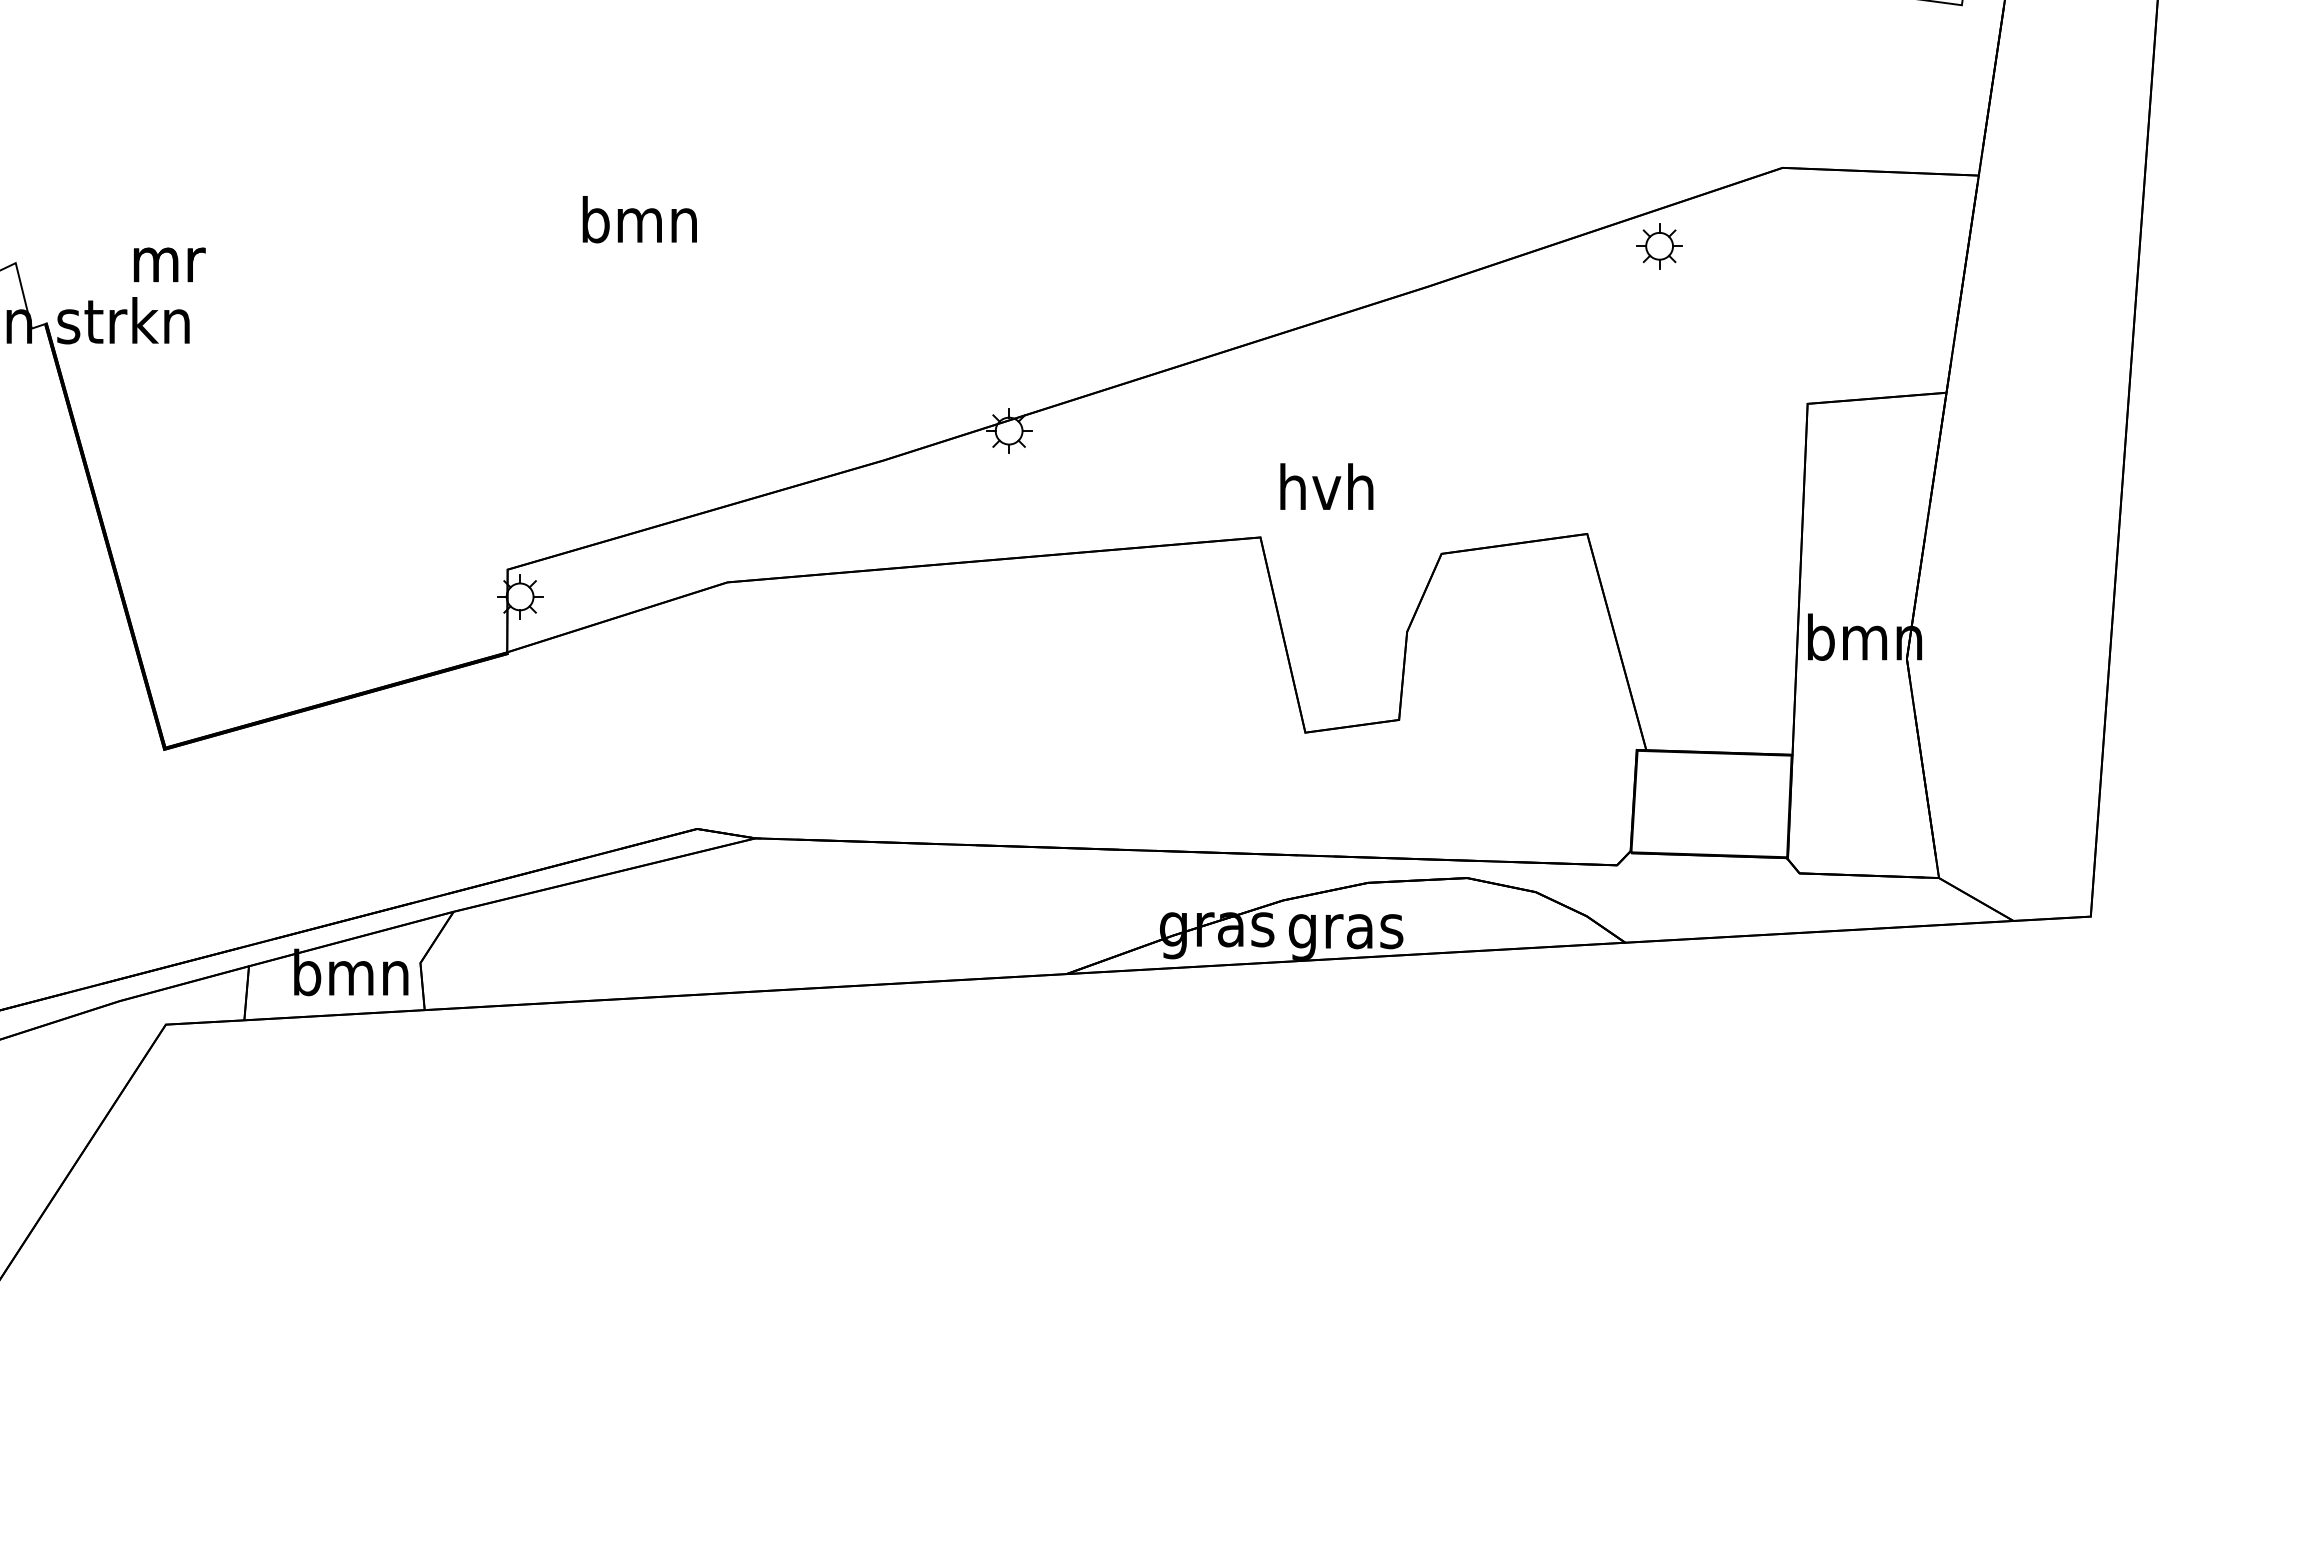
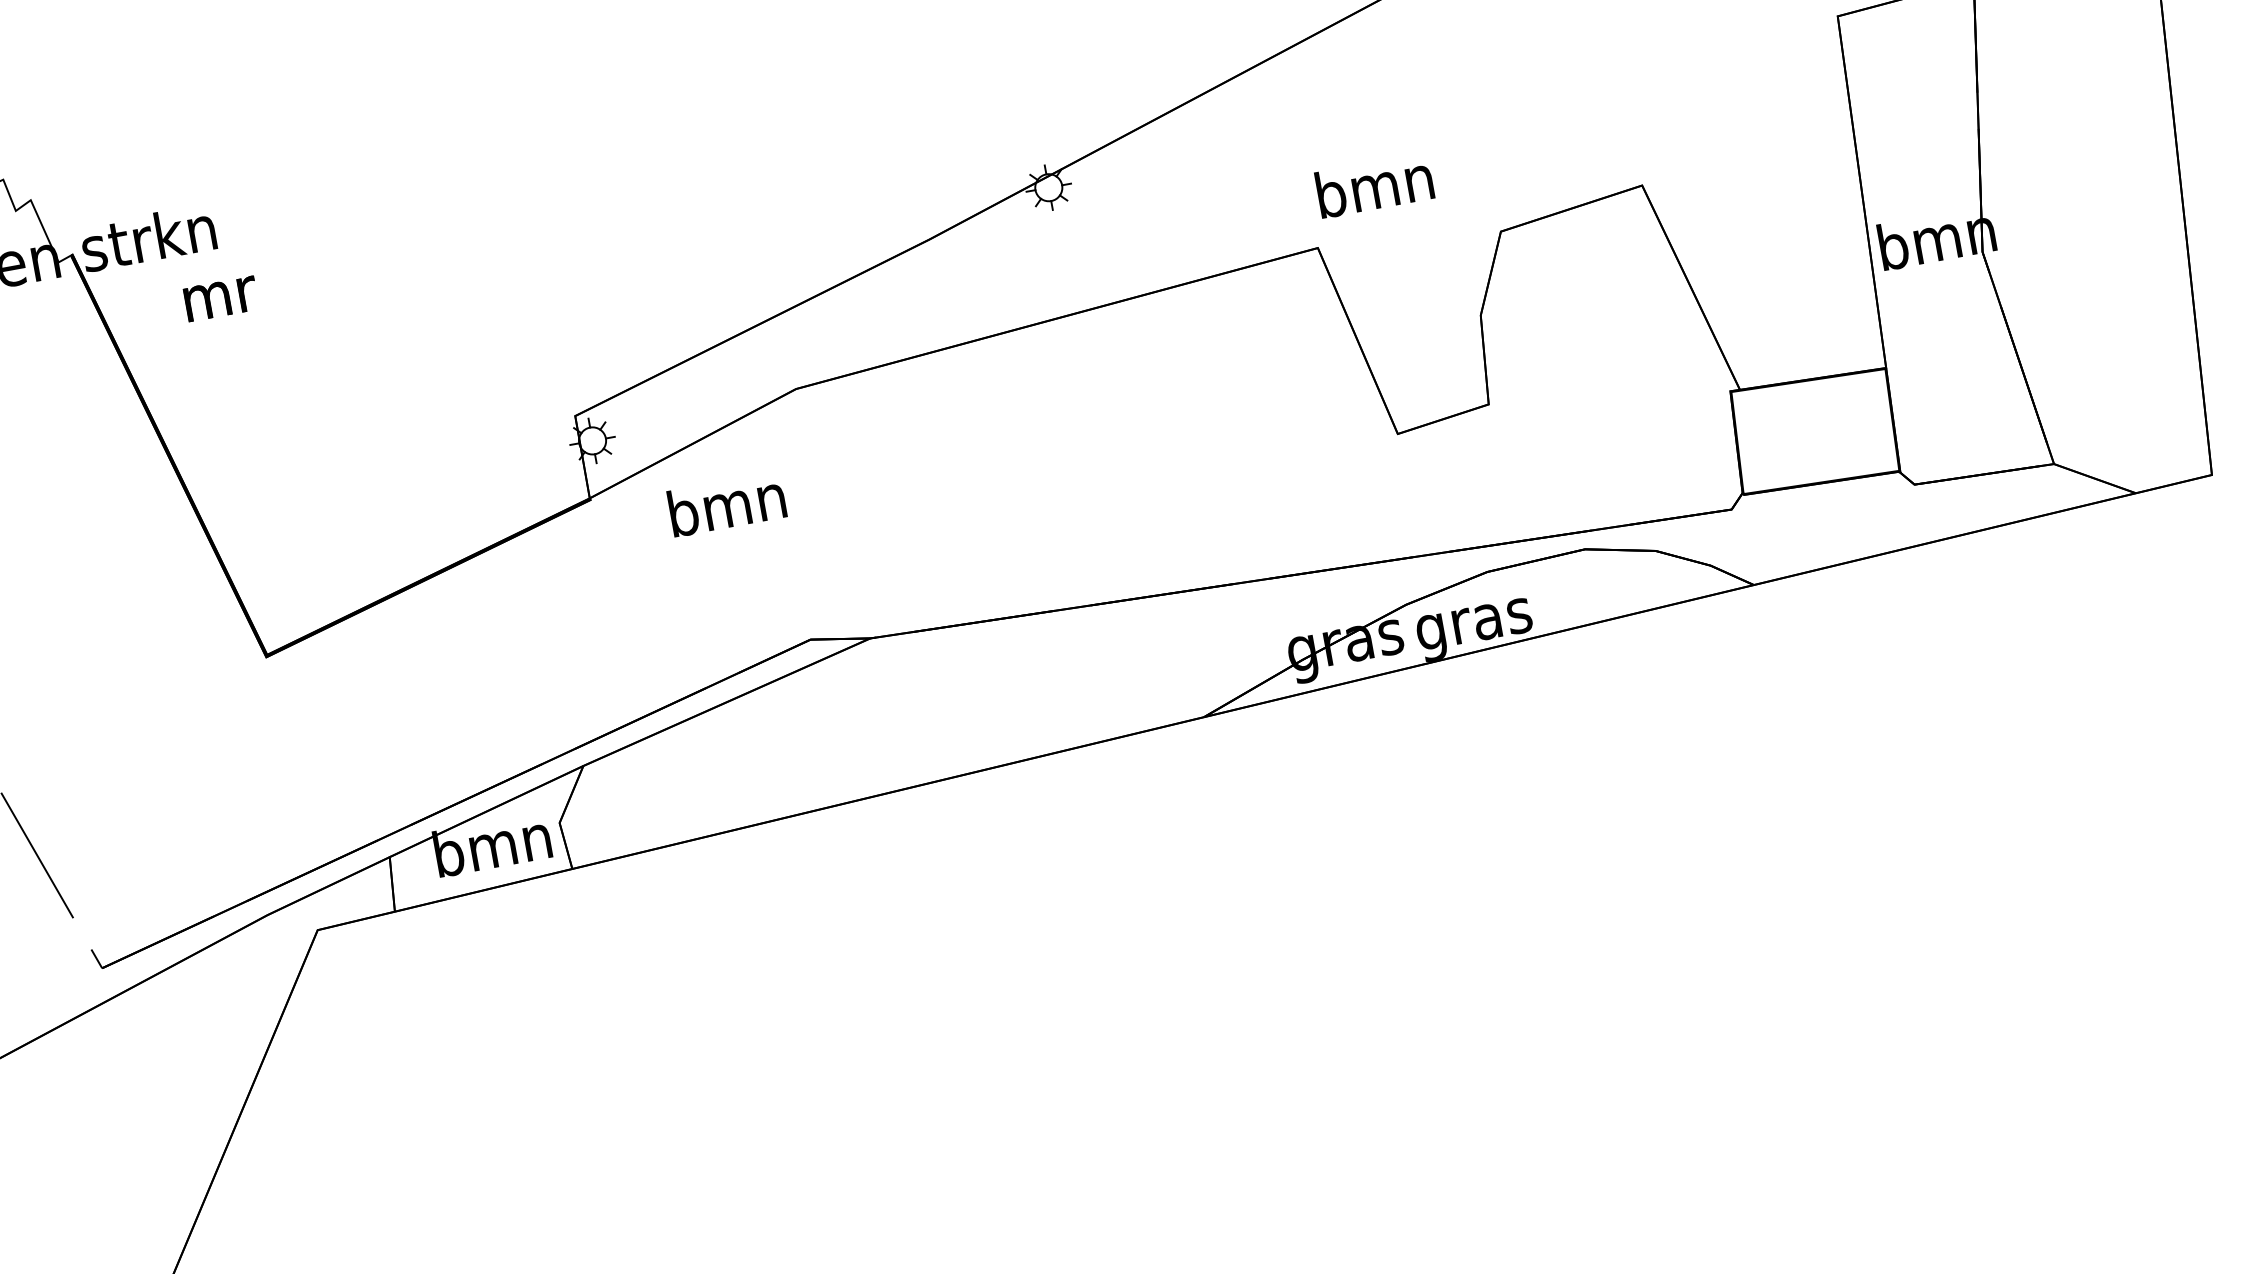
text: (639, 219) -> (726, 504), moved
text: (169, 264) -> (220, 298), moved
text: (1326, 486) -> (1374, 185), hvh -> bmn

